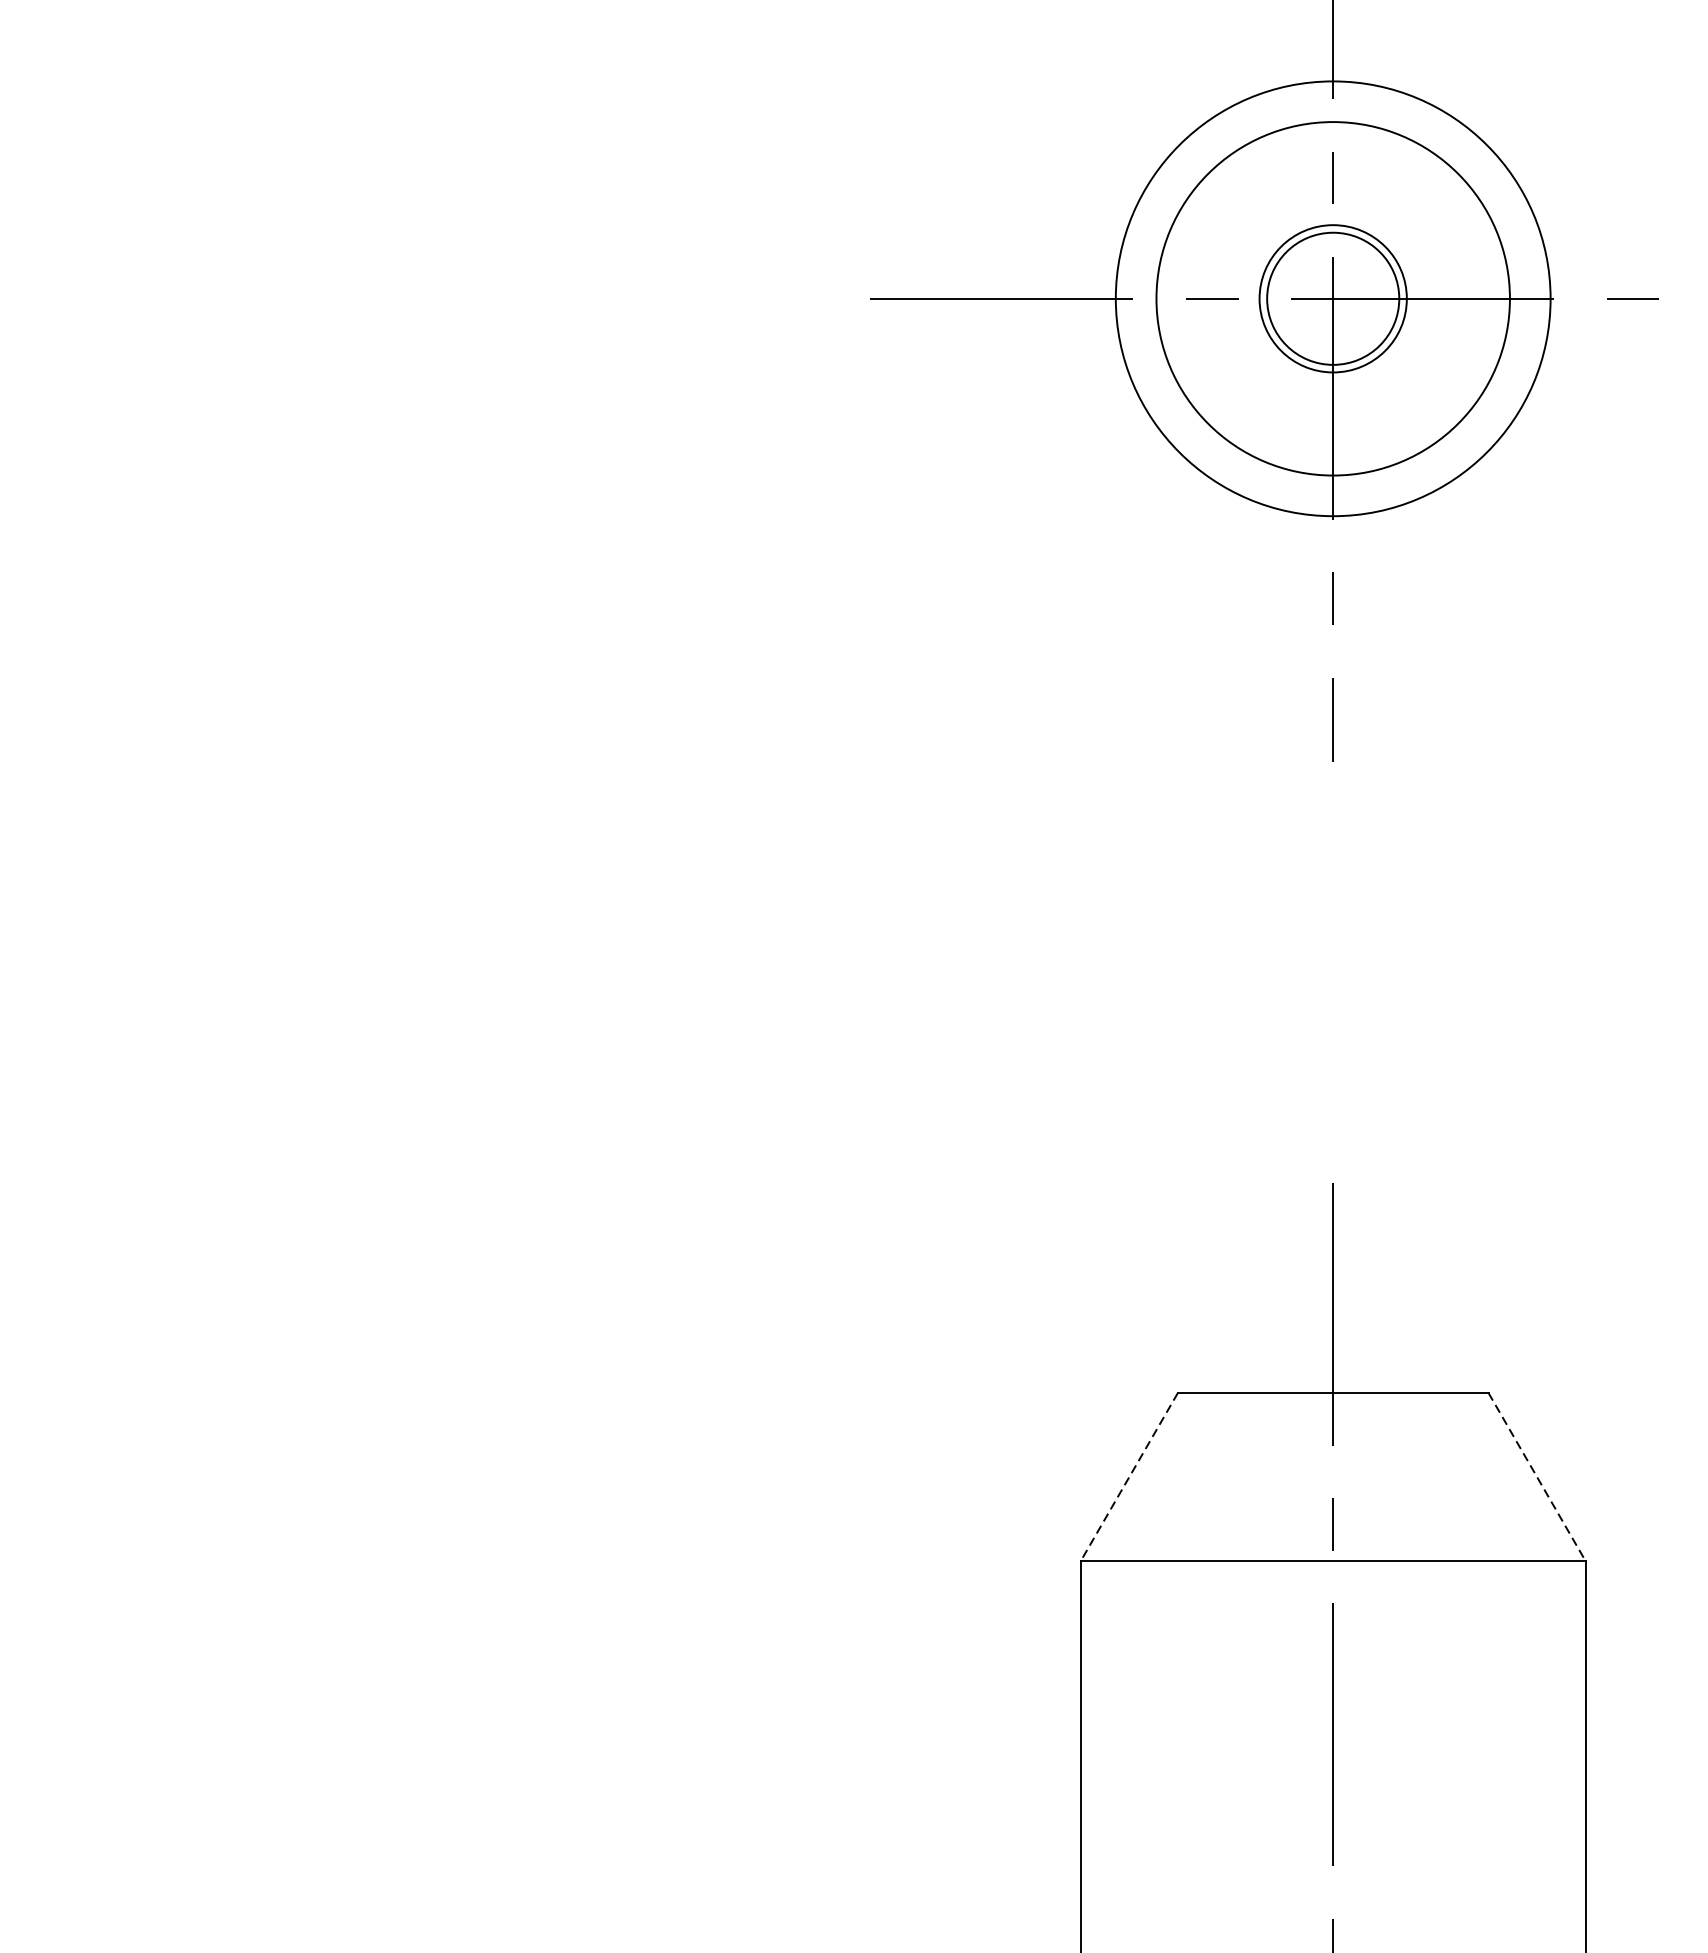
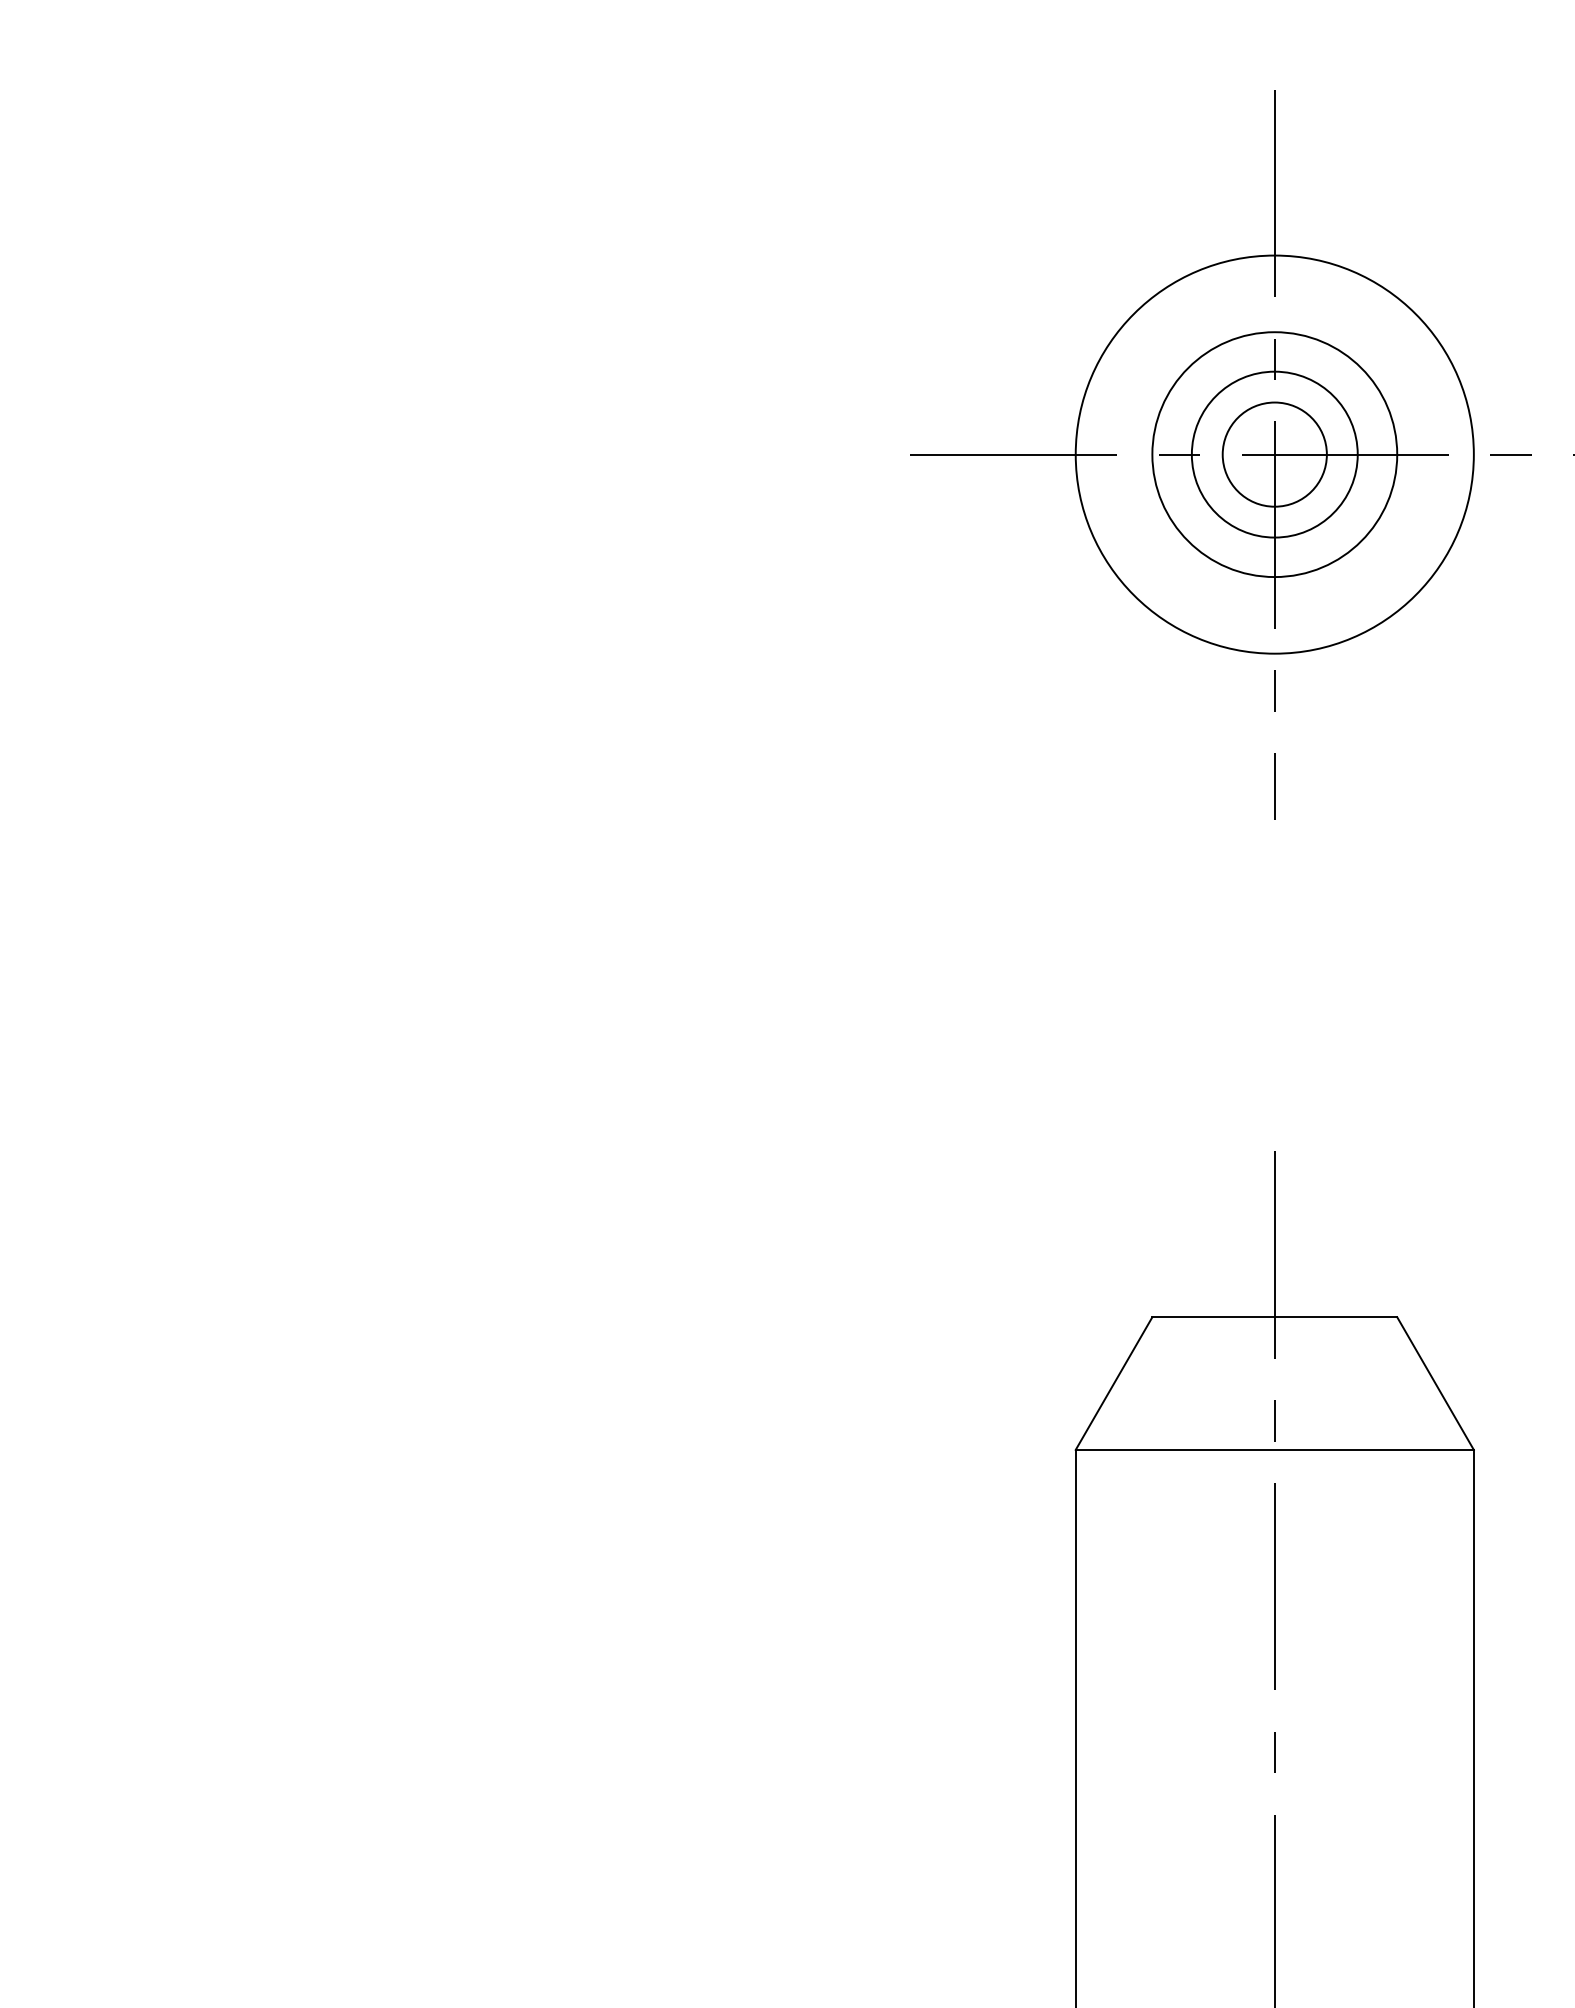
circle: (1332, 298) -> (1274, 454), size x0.71
circle: (1332, 298) -> (1274, 454), size x1.43
circle: (1332, 298) -> (1274, 454), size x1.43
line: (1129, 1476) -> (1114, 1383), dashed -> solid
line: (1537, 1476) -> (1435, 1383), dashed -> solid

